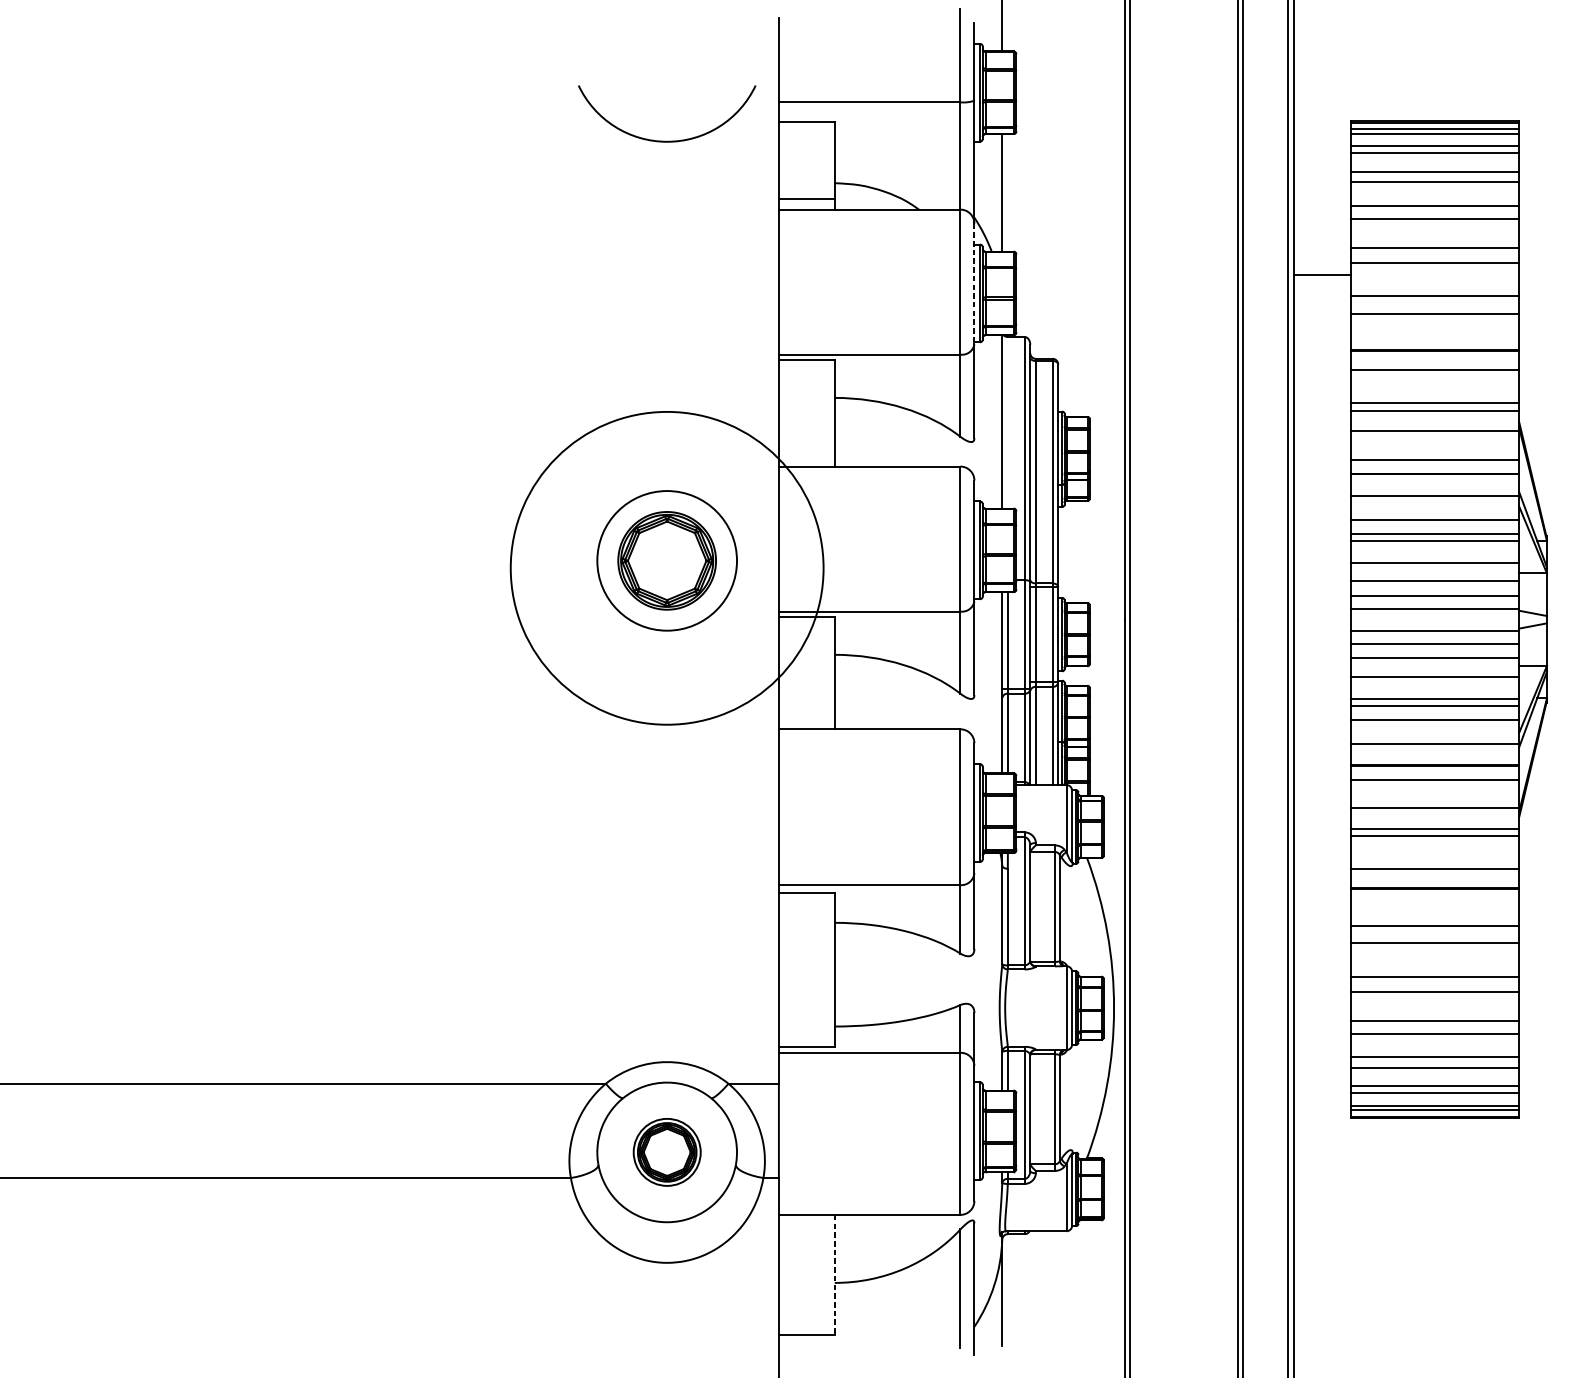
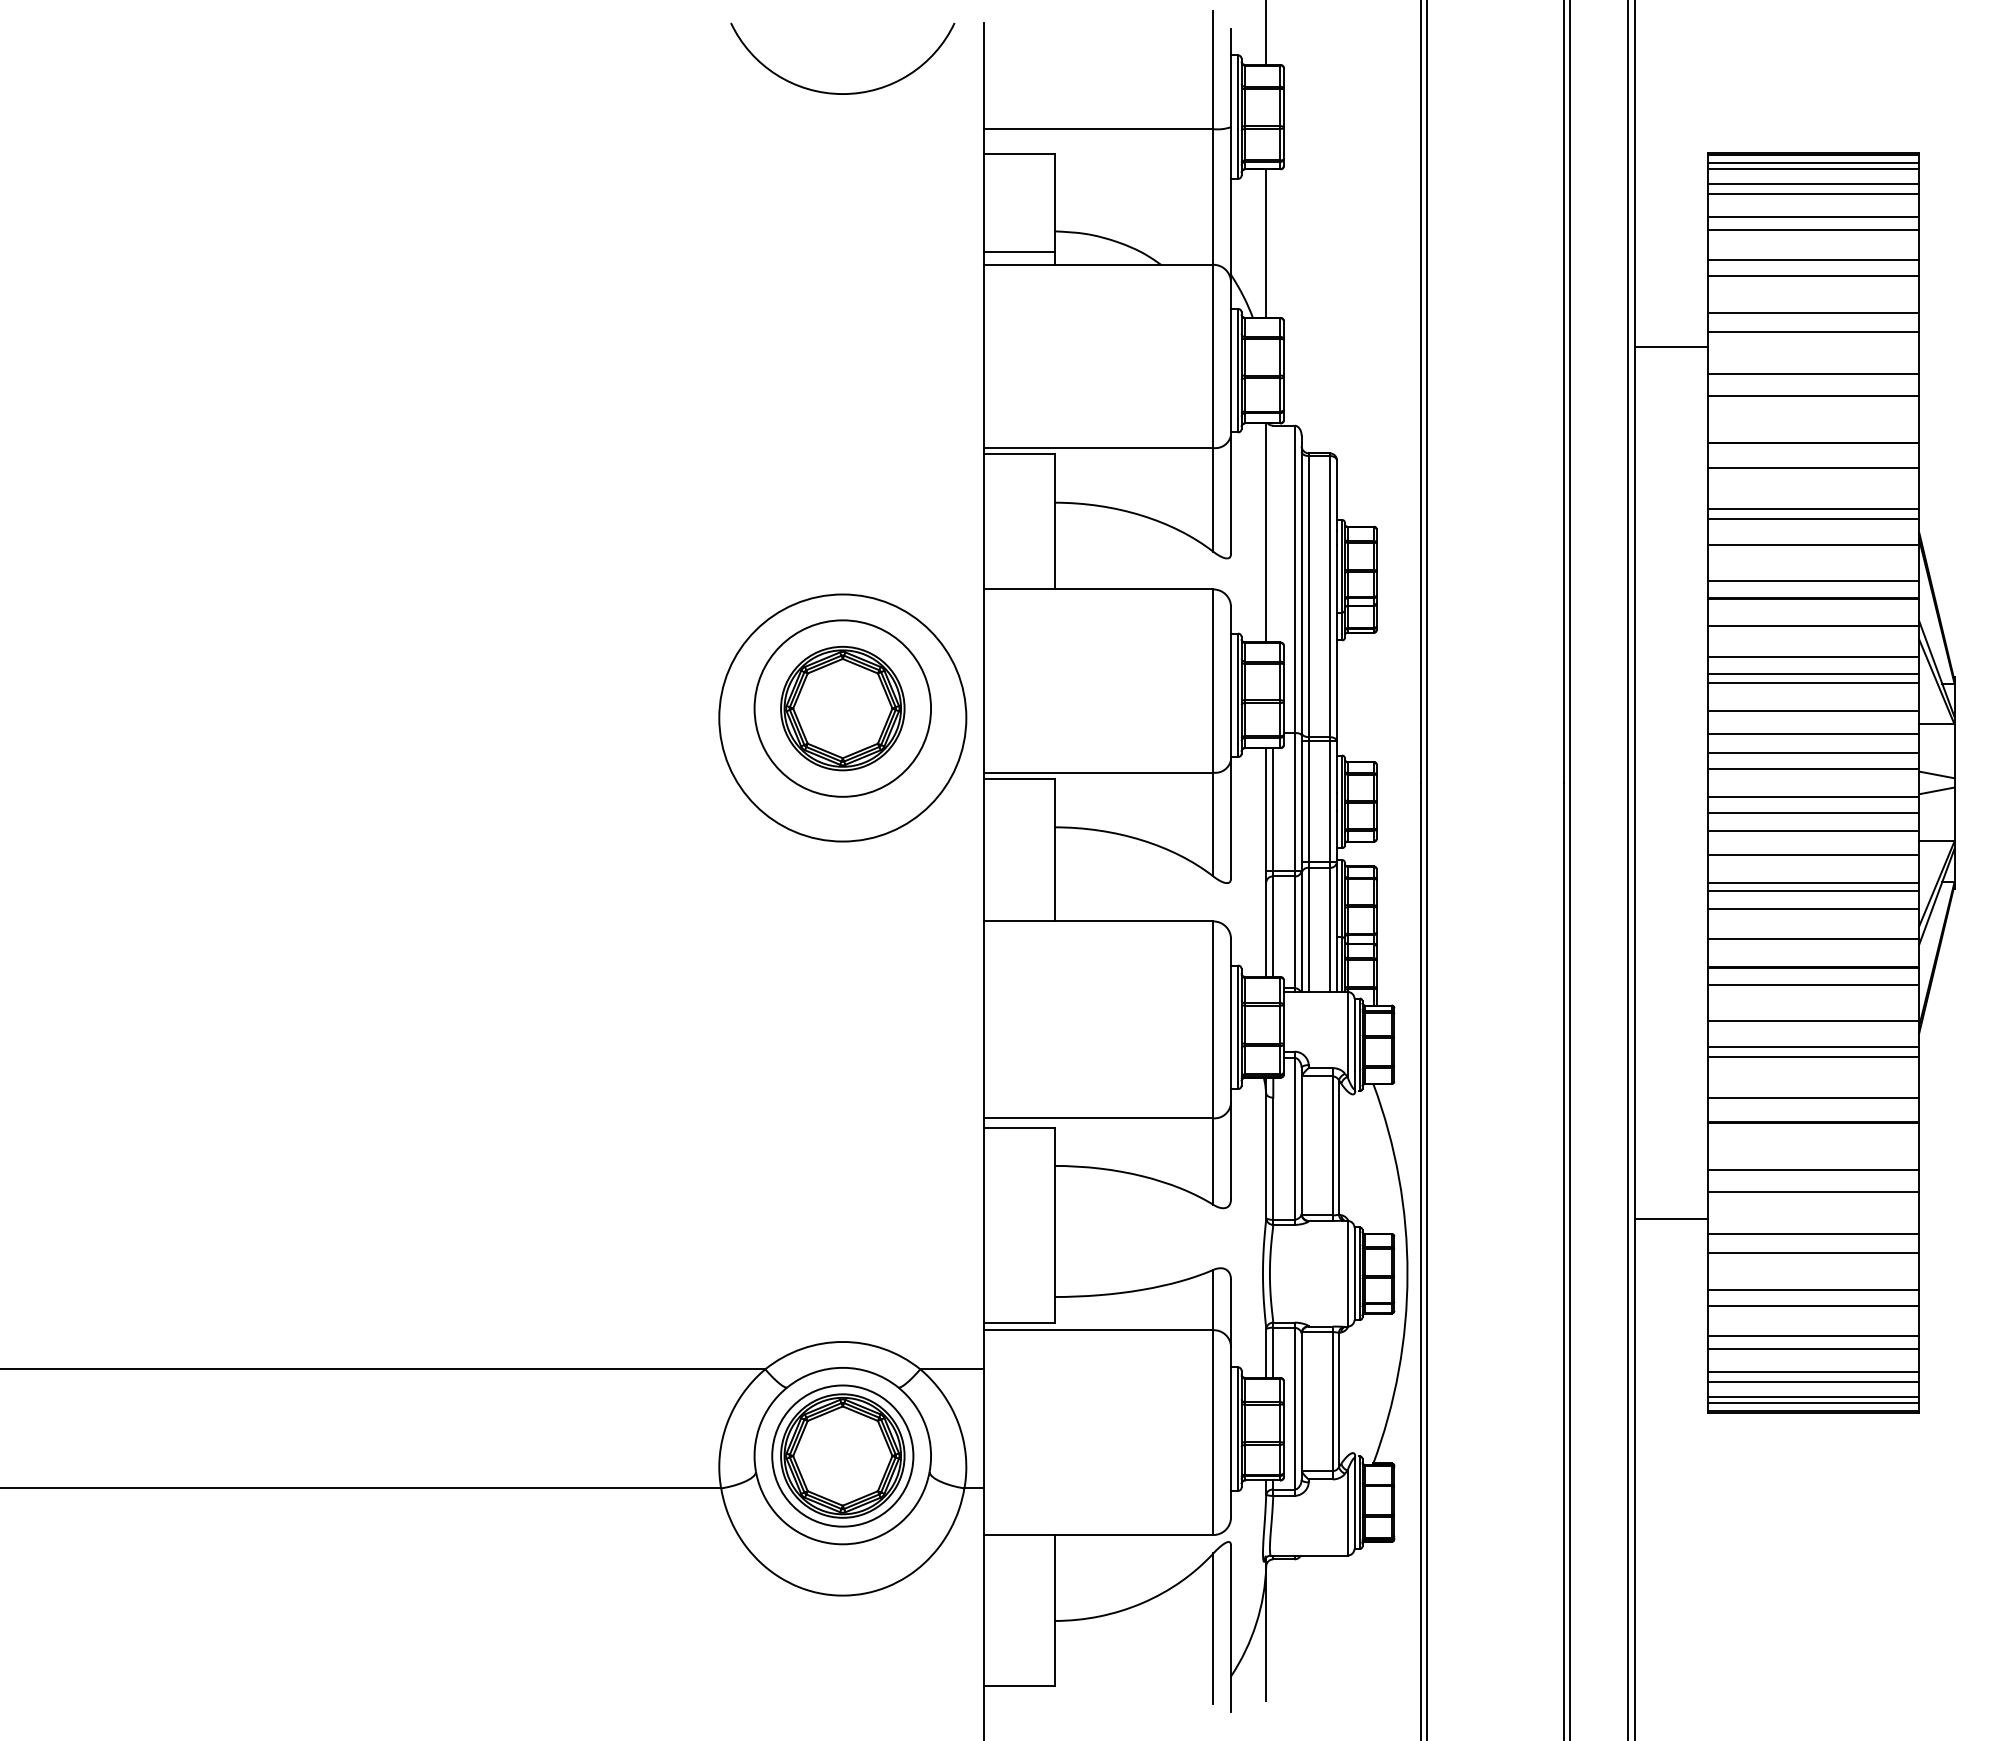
arc: (661, 140) -> (835, 92), moved
line: (974, 284) -> (1231, 359), dashed -> solid
circle: (666, 567) -> (842, 717), size x0.62
line: (1322, 965) -> (1670, 1219), added
part: (666, 1151) -> (842, 1455), size x1.67
line: (834, 1274) -> (1054, 1610), dashed -> solid

